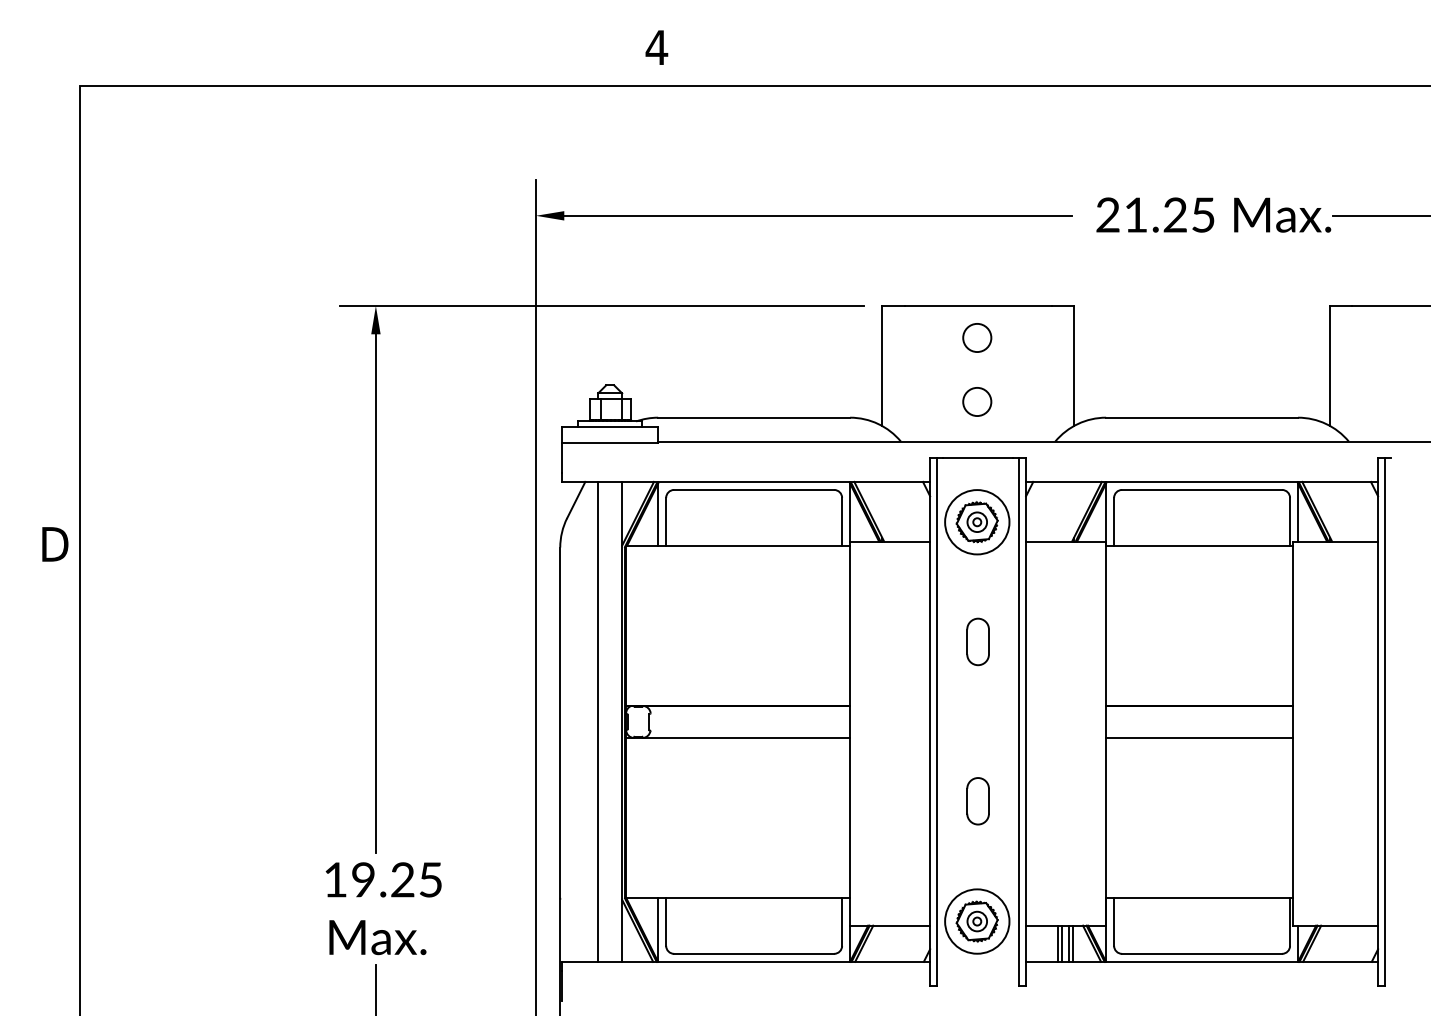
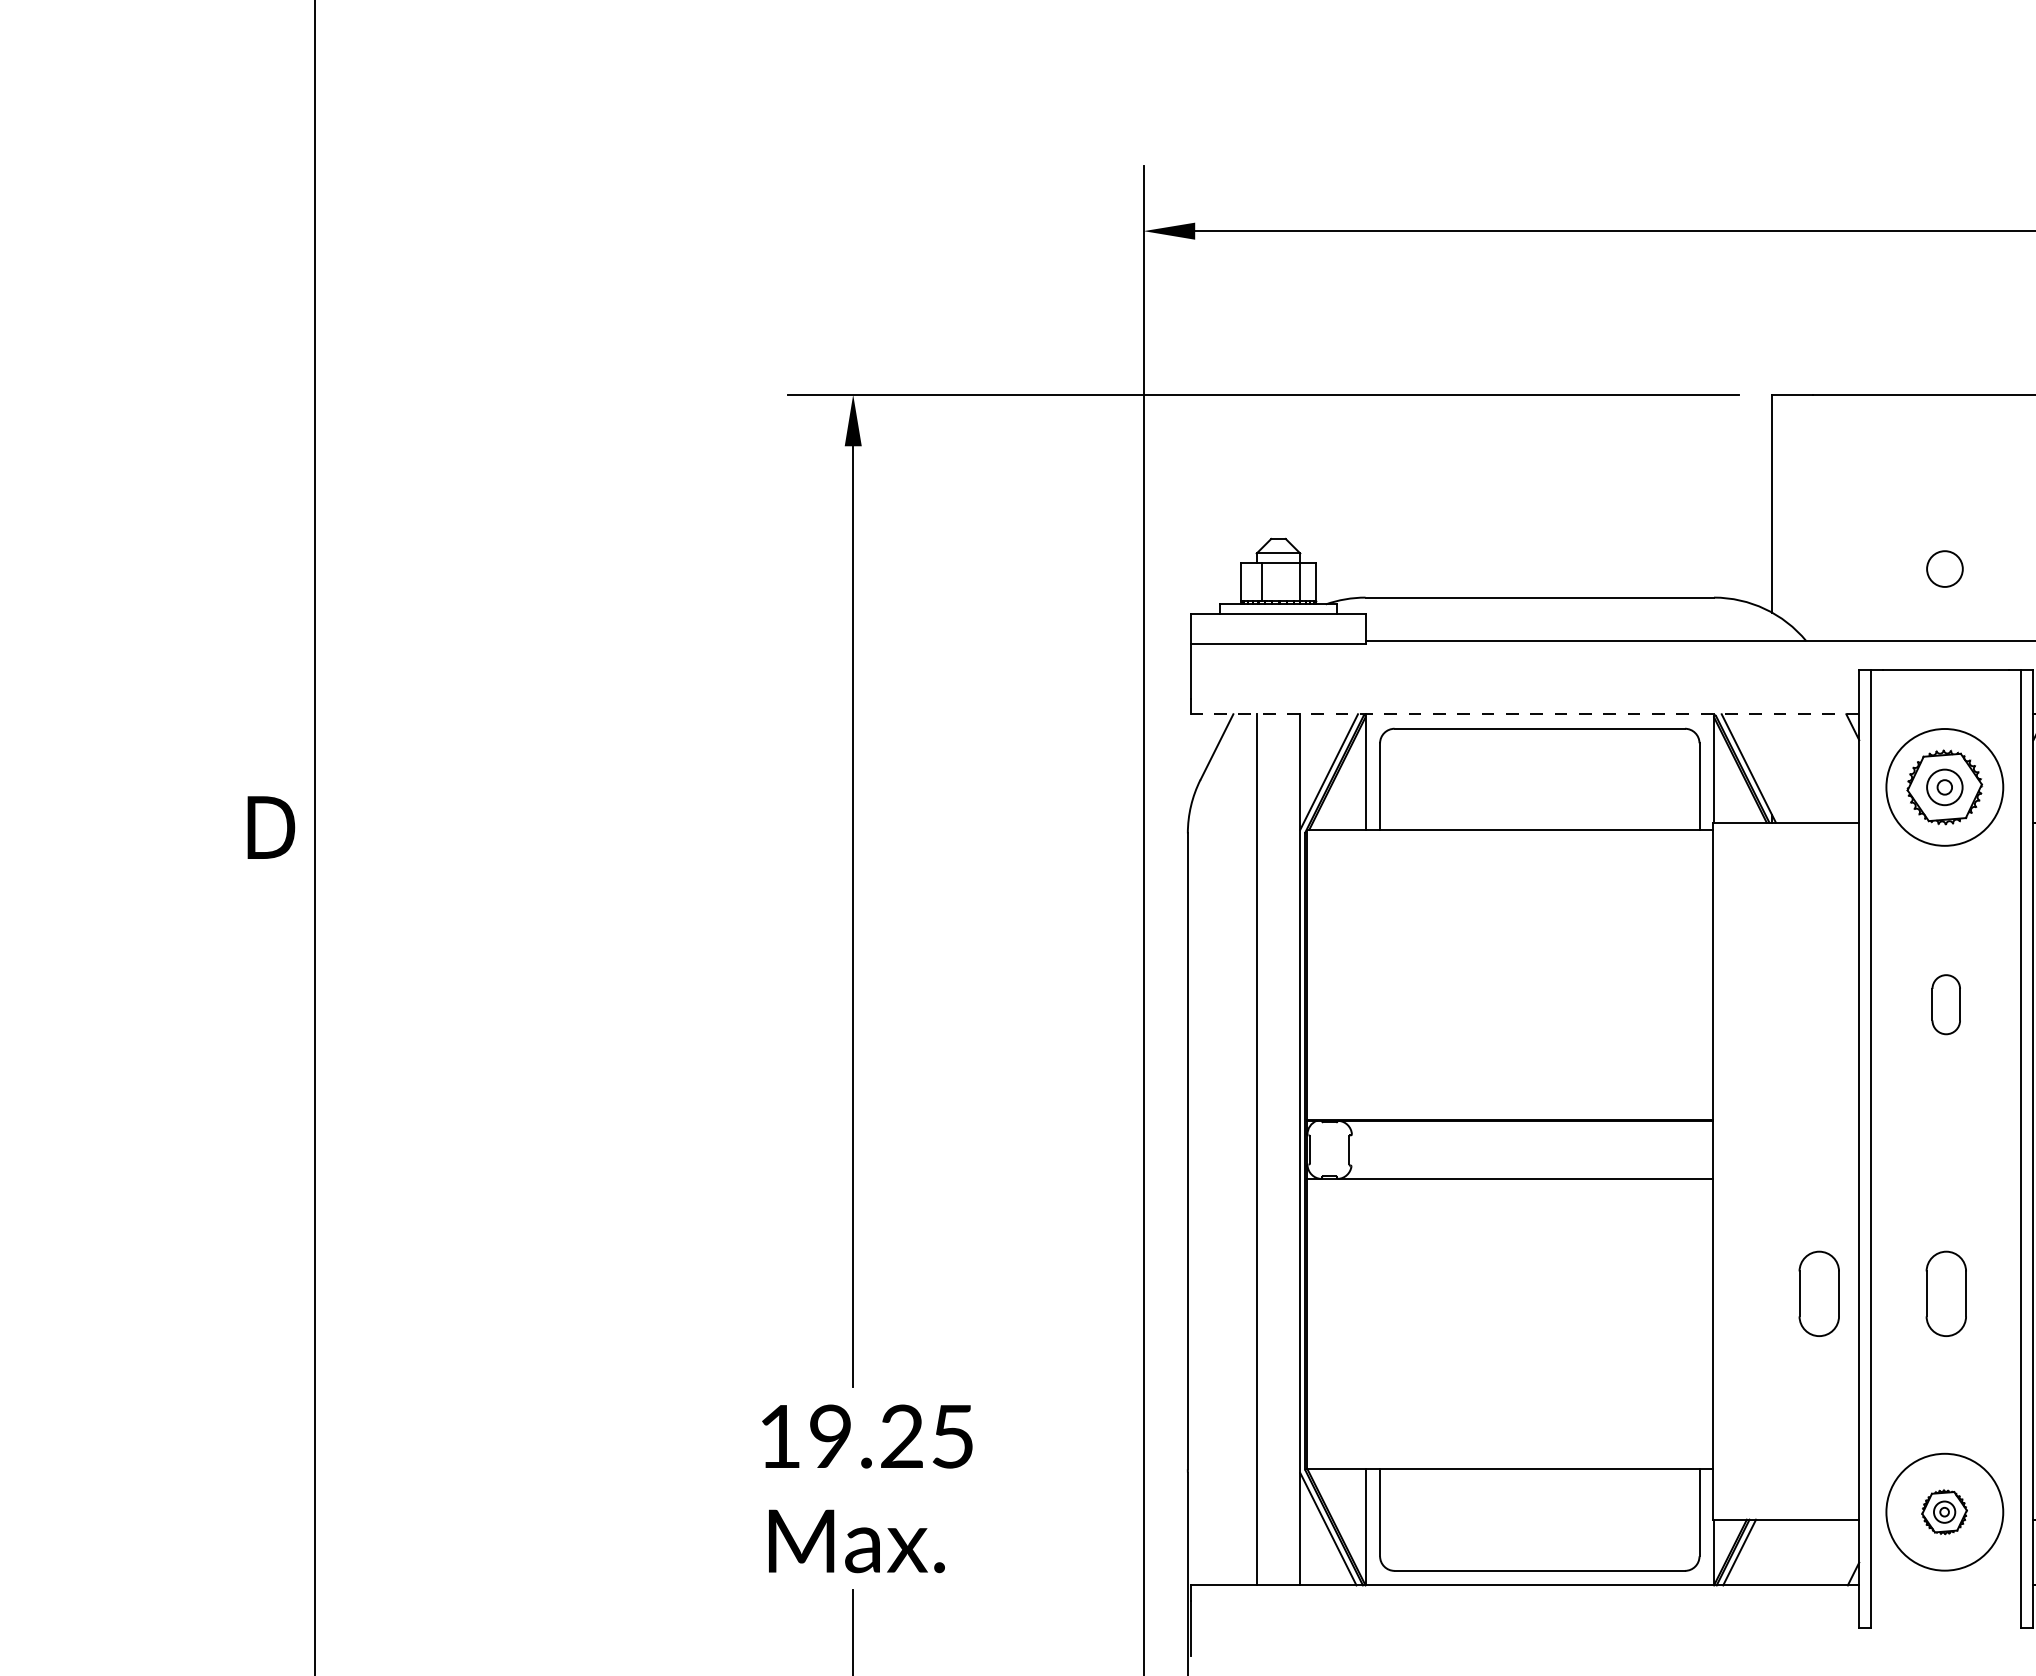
circle: (977, 337) -> (1945, 452), removed
circle: (977, 401) -> (1945, 568), size x0.7
line: (746, 481) -> (1525, 713), solid -> dashed
part: (977, 641) -> (1945, 1003), size x0.7
part: (907, 801) -> (1818, 1294), added
part: (976, 921) -> (1943, 1512), size x0.6

